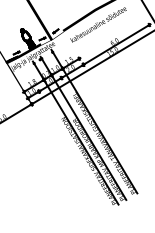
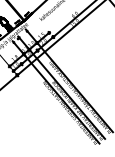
hatch: (51, 36) -> (24, 18), added

